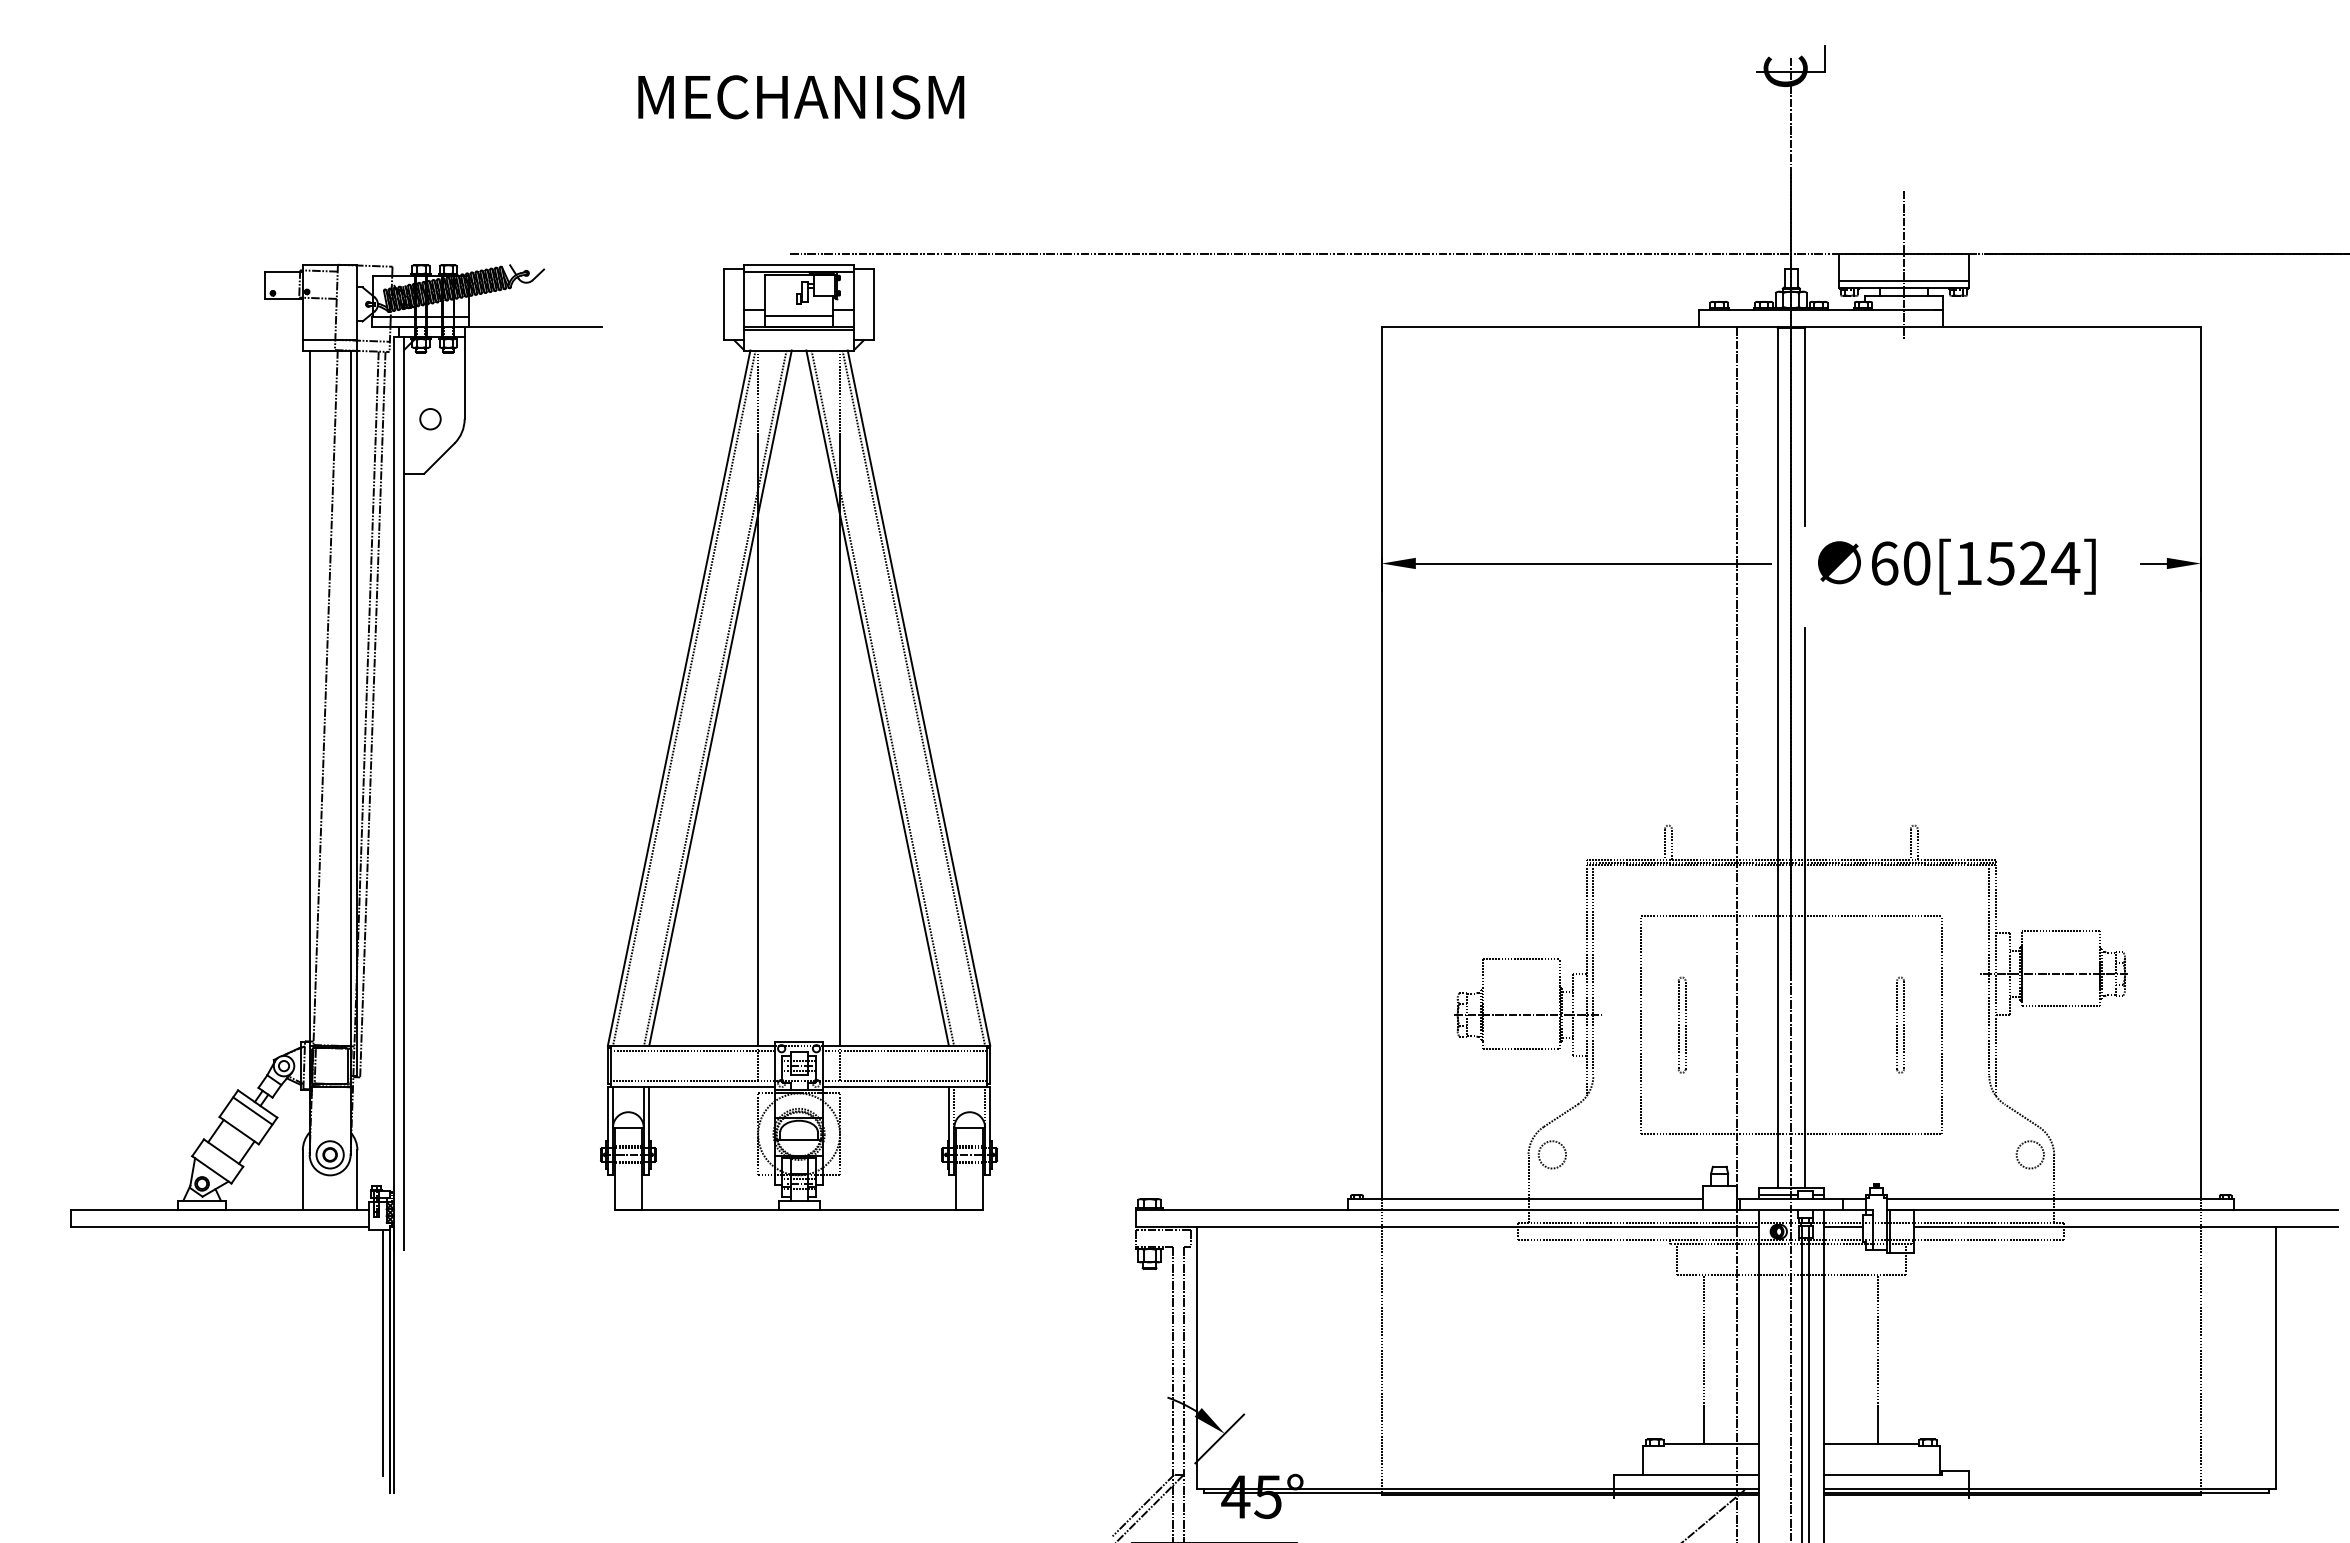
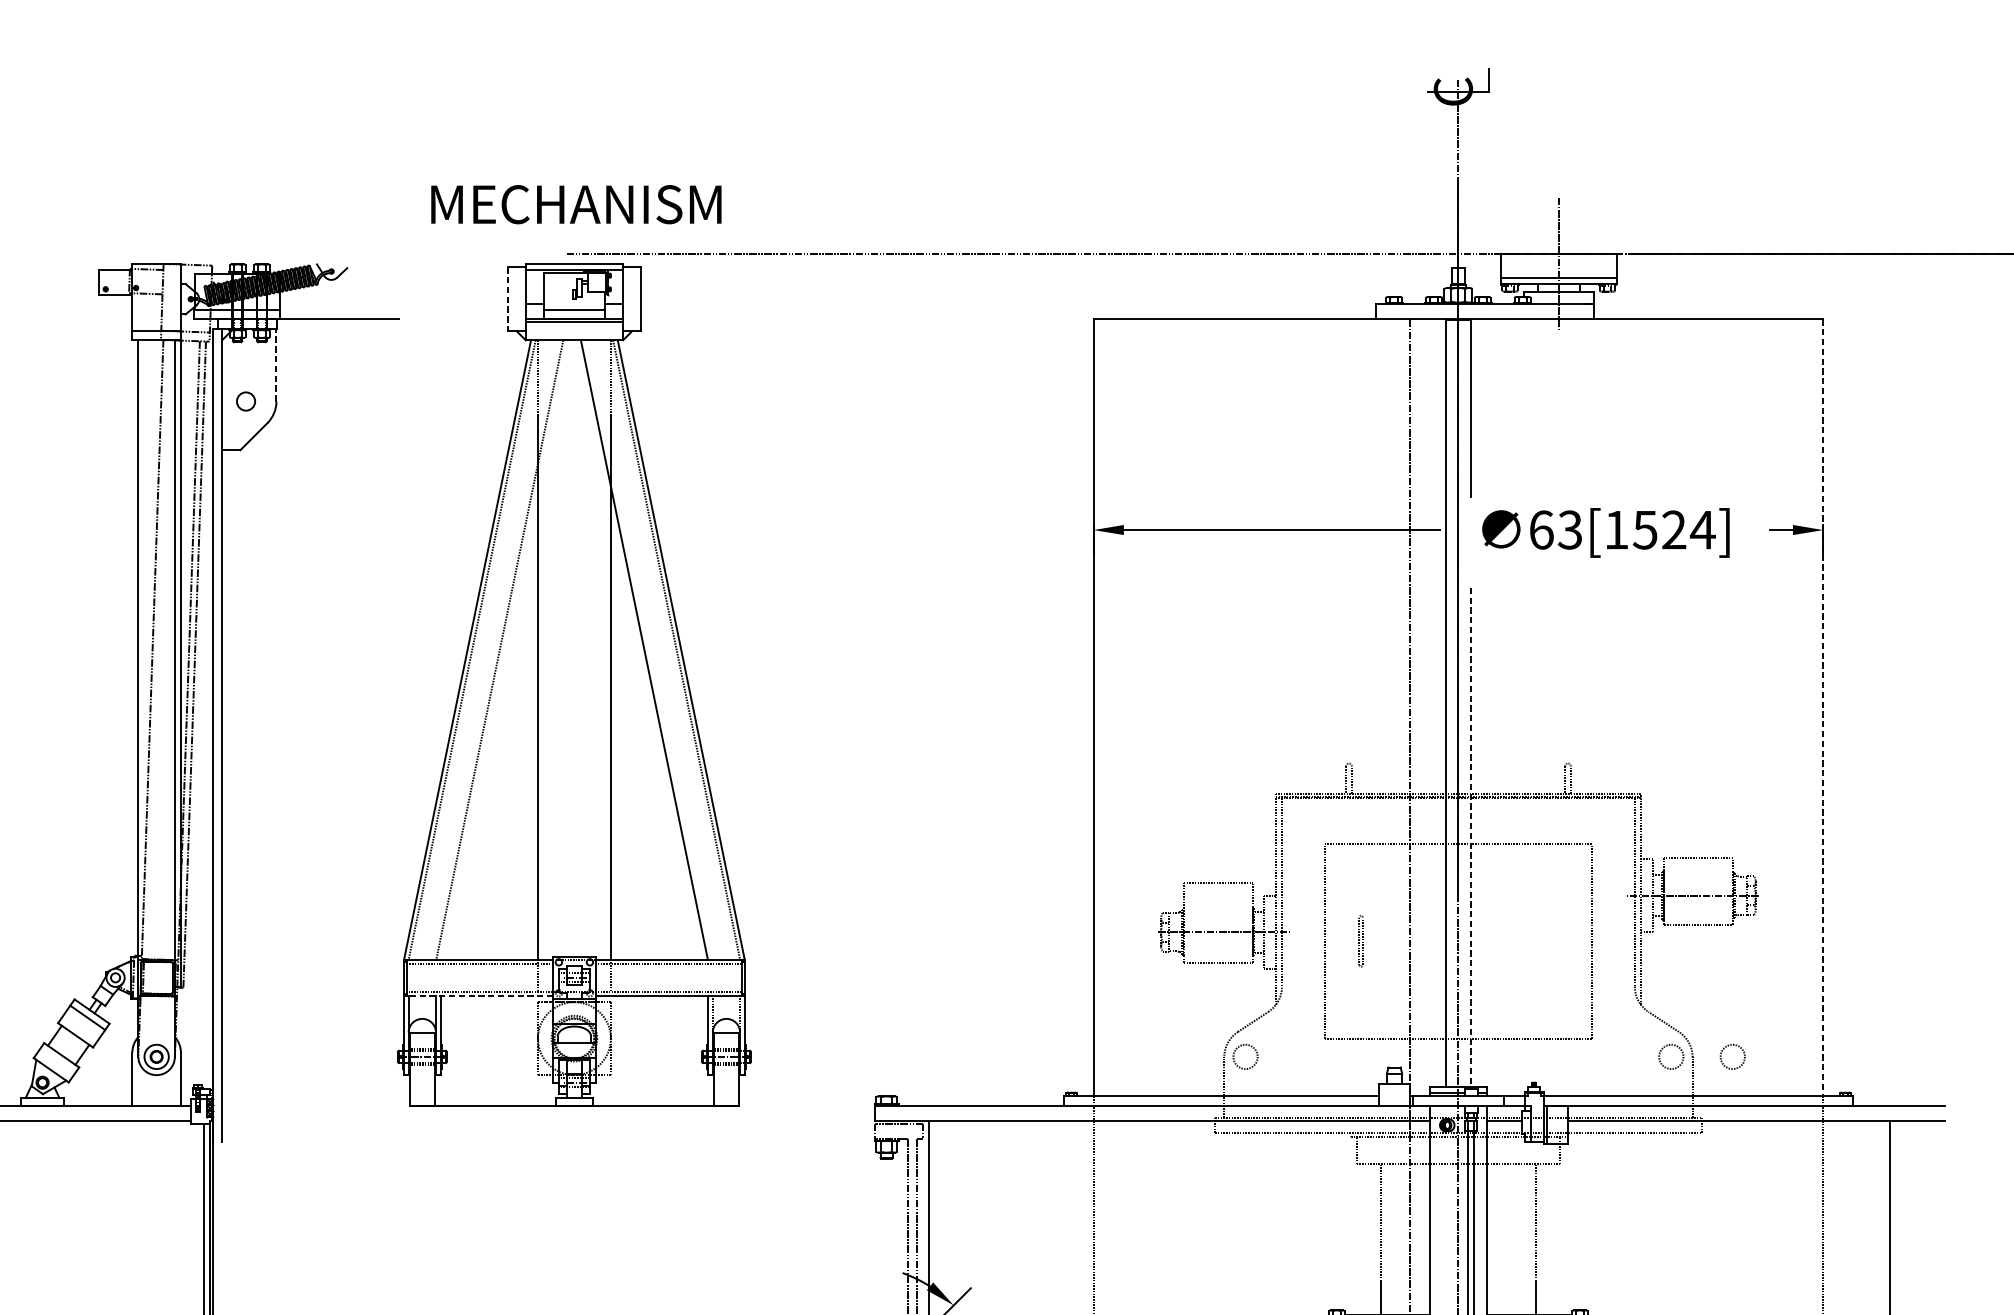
text: (801, 97) -> (576, 204), moved
line: (723, 304) -> (507, 299), solid -> dashed
line: (464, 378) -> (276, 365), solid -> dashed
text: (1916, 563) -> (1569, 530), 60[1524] -> 63[1524]
line: (720, 697) -> (504, 649), removed
line: (882, 697) -> (648, 649), removed
line: (2200, 763) -> (1822, 708), solid -> dashed
line: (1805, 908) -> (1471, 837), solid -> dashed
part: (1681, 1024) -> (1360, 940), size x0.6
part: (1900, 1024) -> (1555, 940), removed
line: (691, 1086) -> (478, 995), solid -> dashed
circle: (2098, 1154) -> (1732, 1056), added

